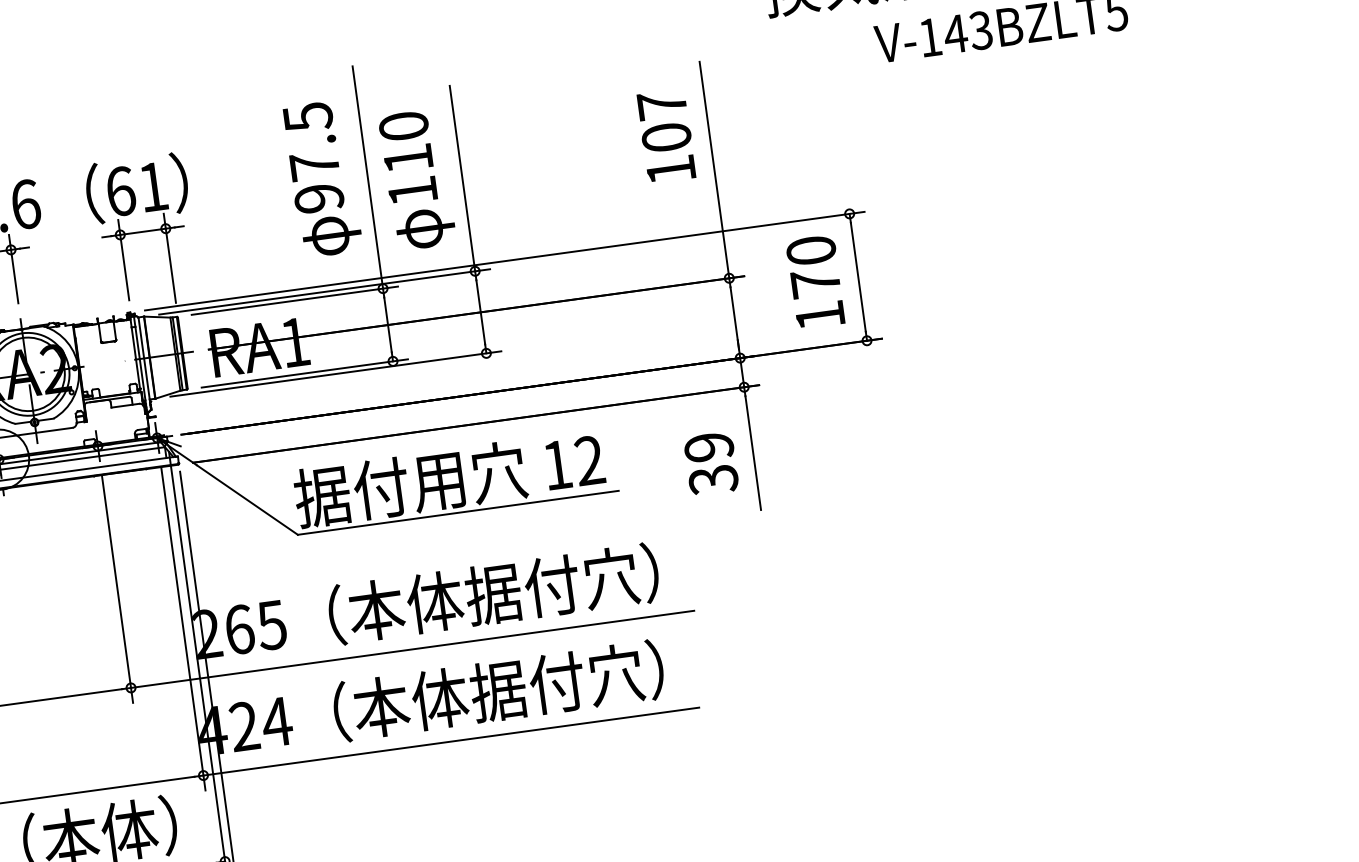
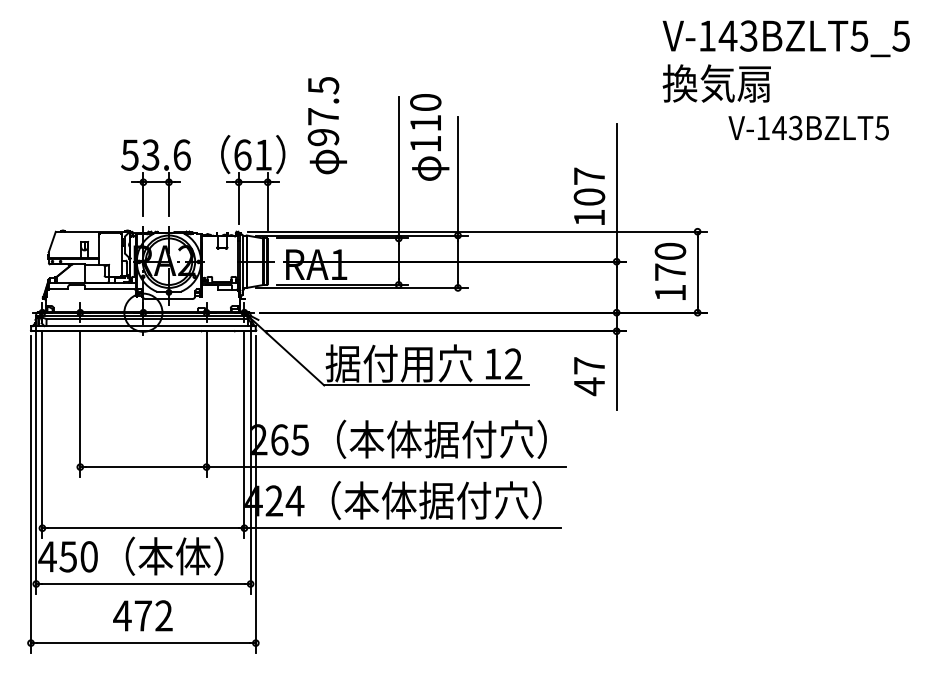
text: (666, 134) -> (589, 195), moved
text: (321, 179) -> (326, 125), moved
text: (417, 180) -> (429, 137), moved
text: (711, 463) -> (589, 376), 39 -> 47

